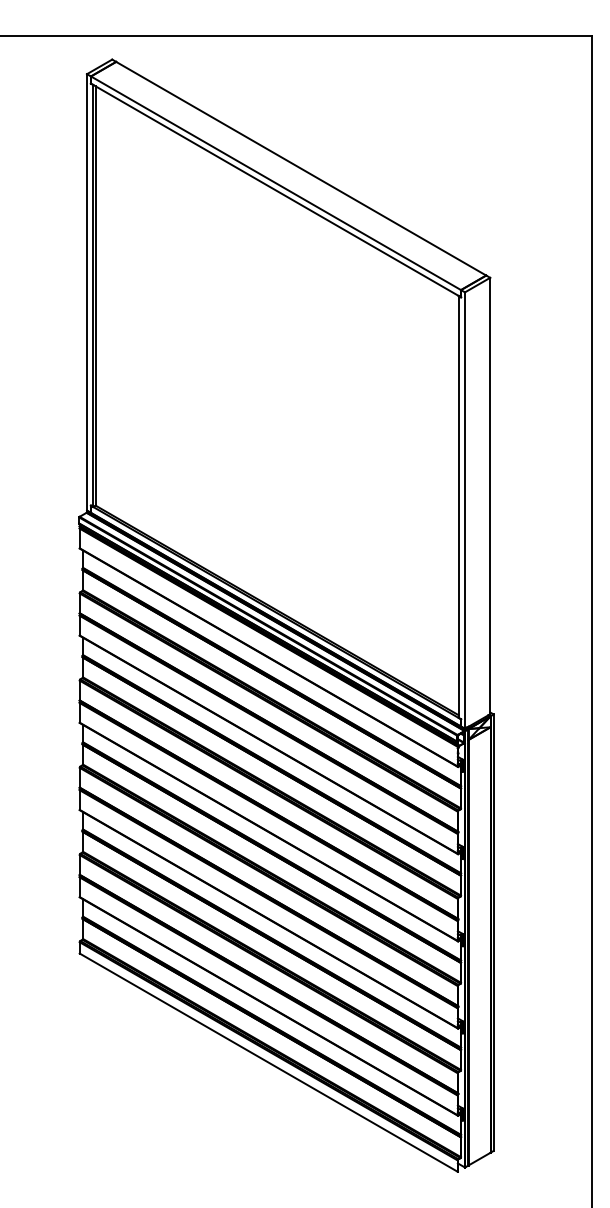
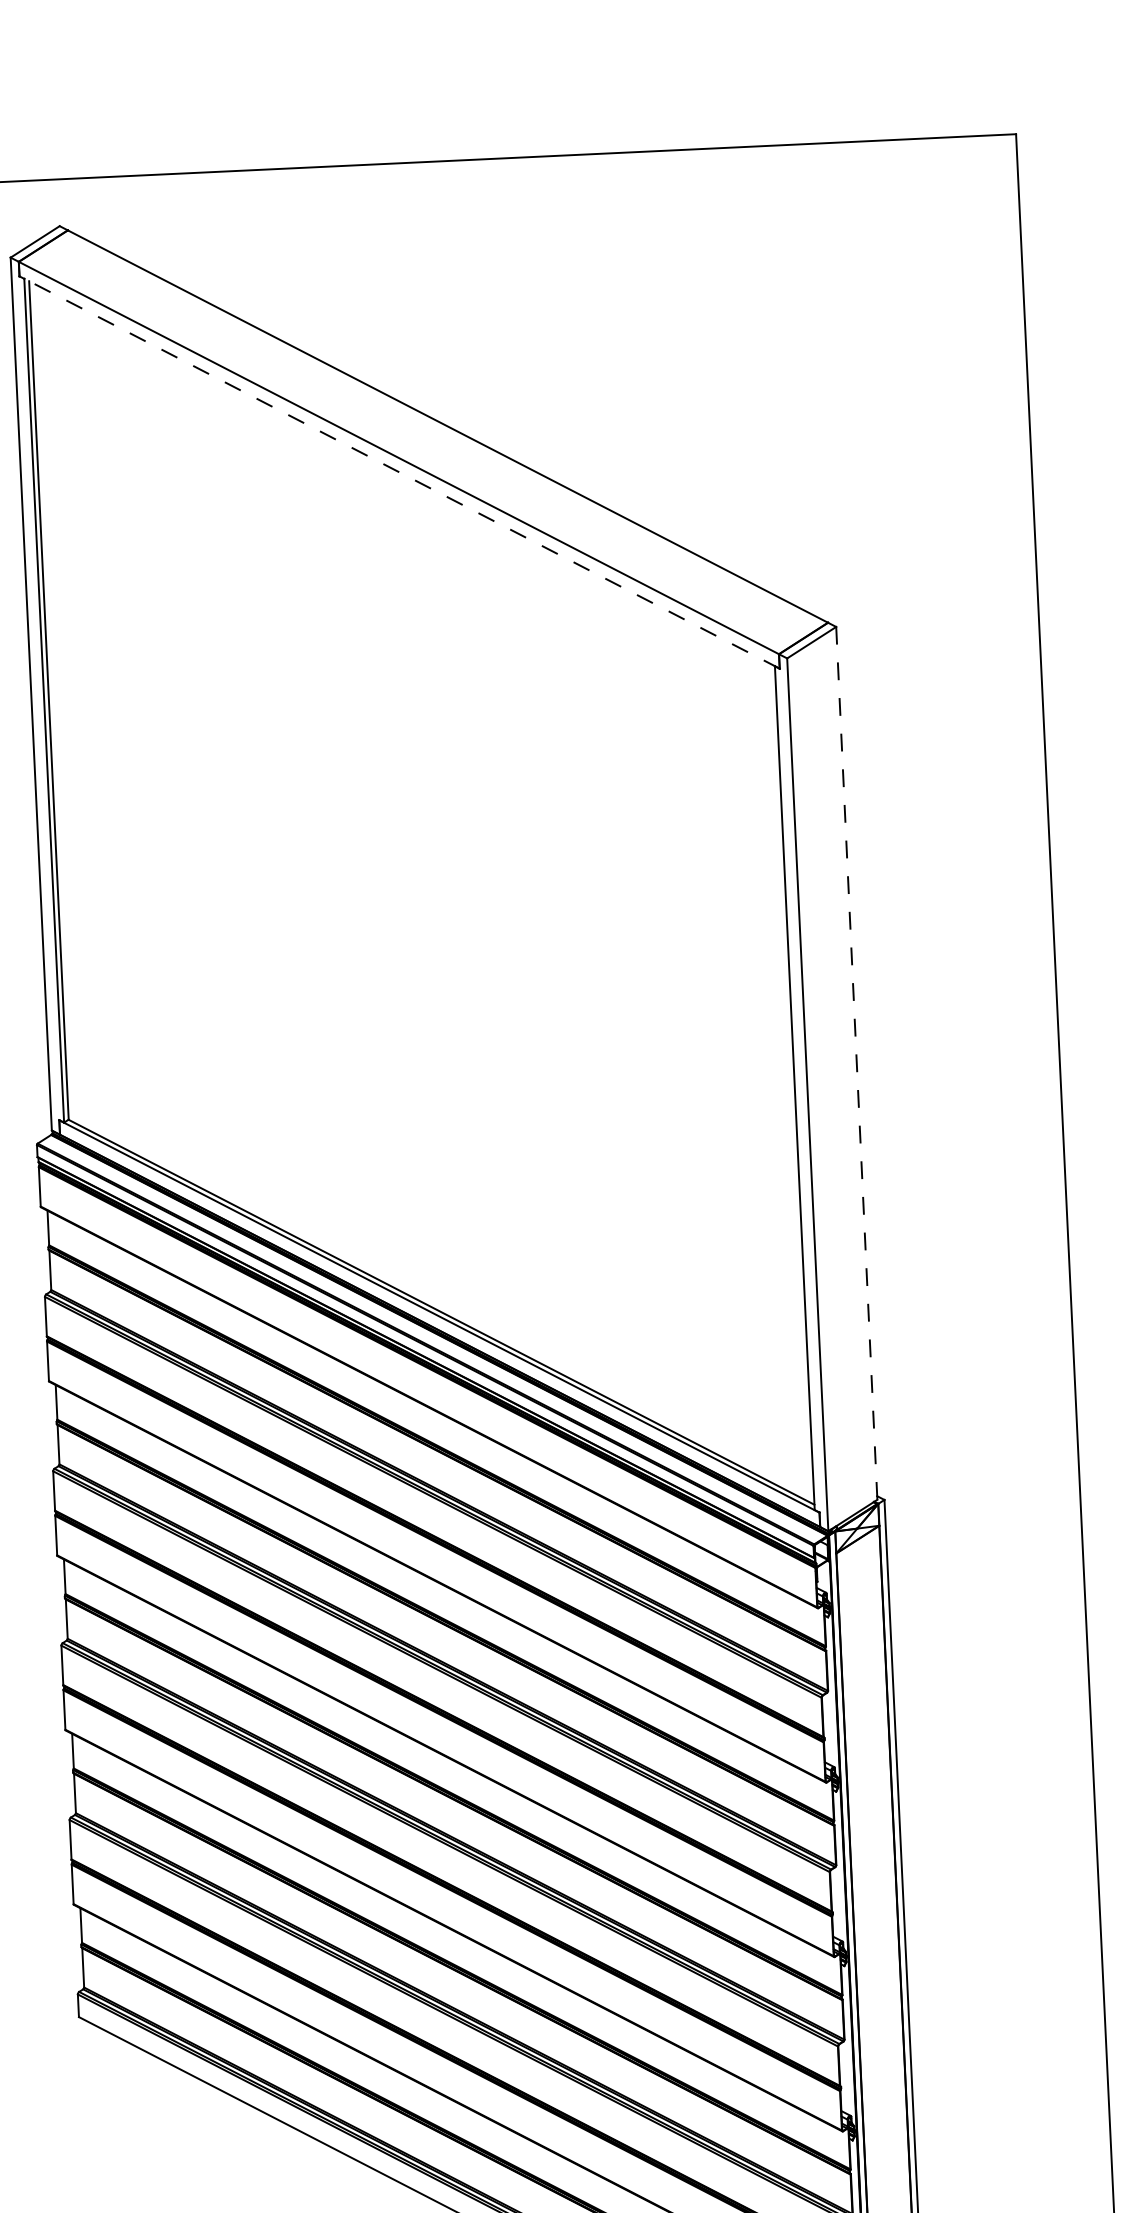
line: (276, 190) -> (400, 472), solid -> dashed
line: (490, 495) -> (857, 1062), solid -> dashed

